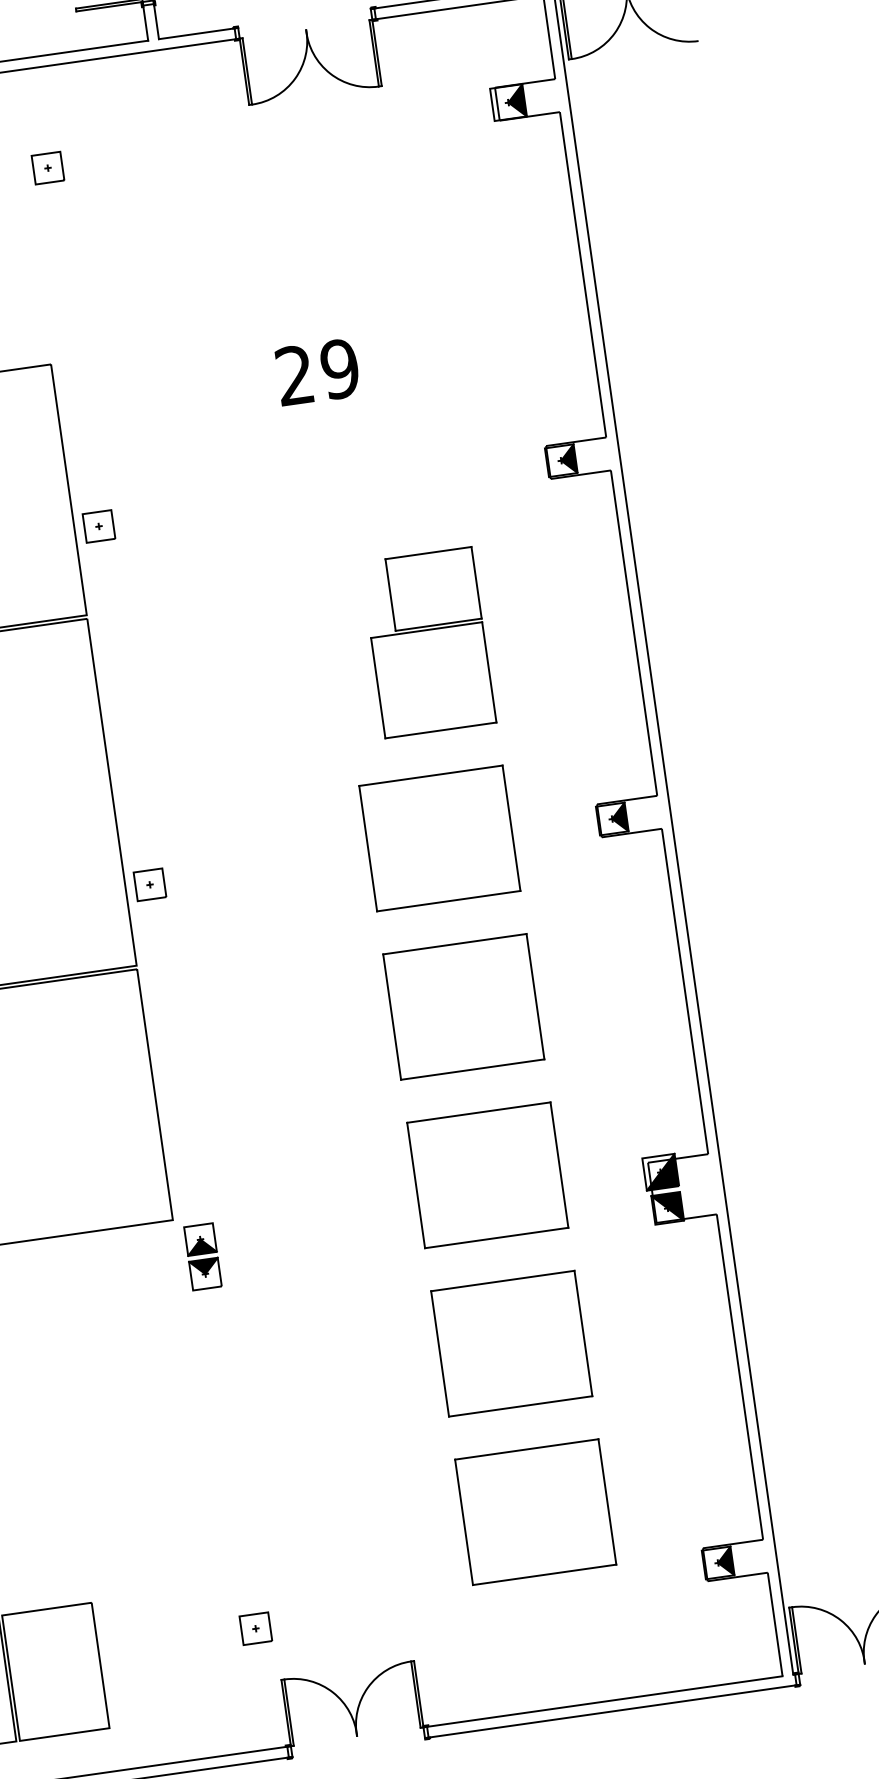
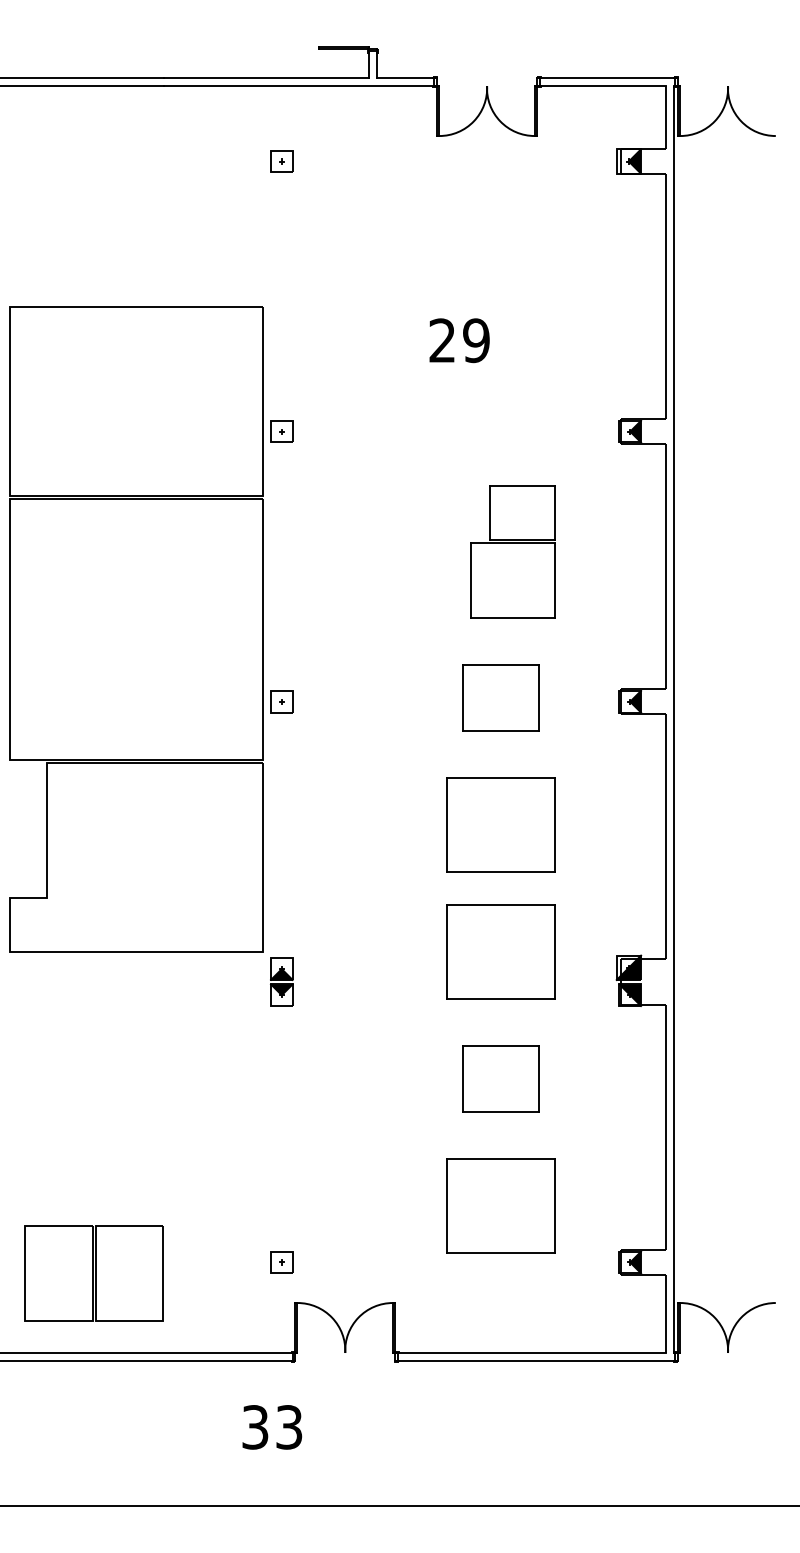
part: (439, 837) -> (500, 697), size x0.7
part: (511, 1343) -> (500, 1078), size x0.7

